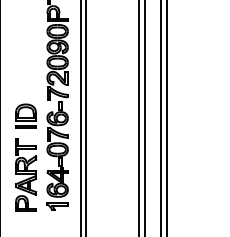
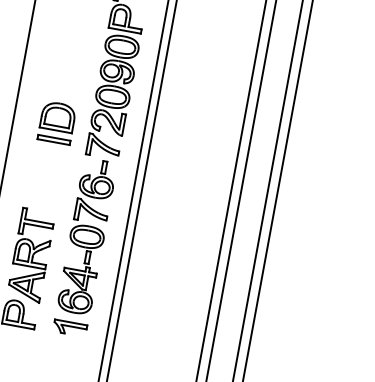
part: (25, 115) -> (56, 121), moved

